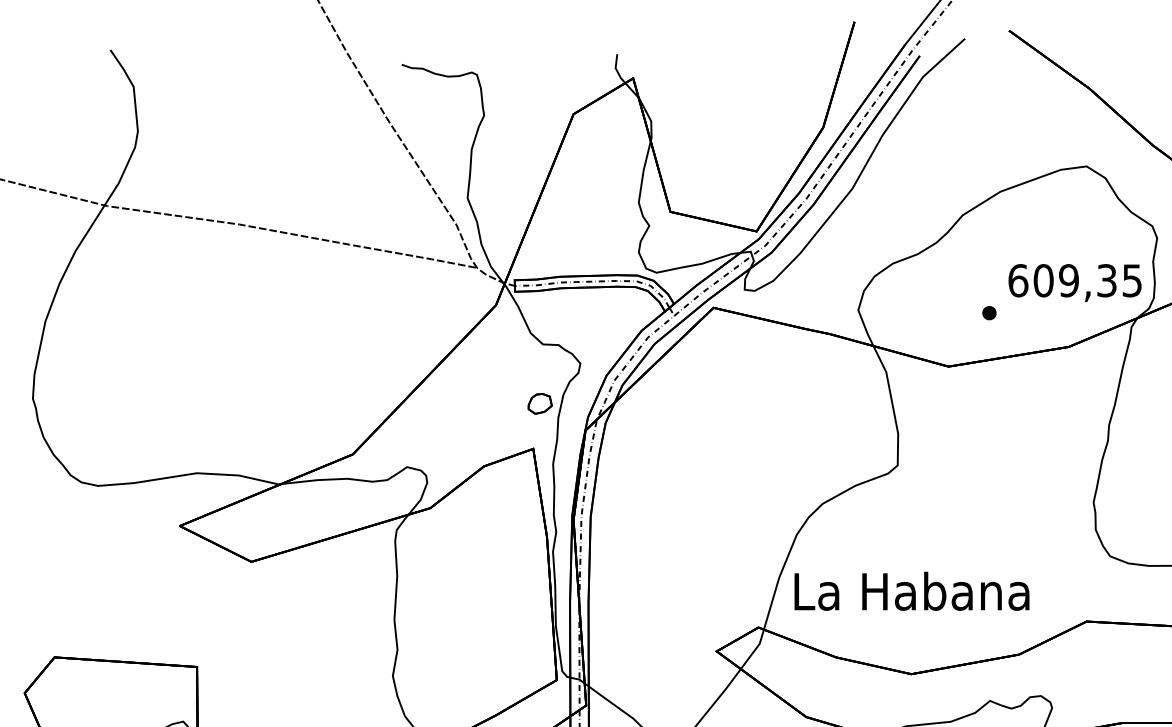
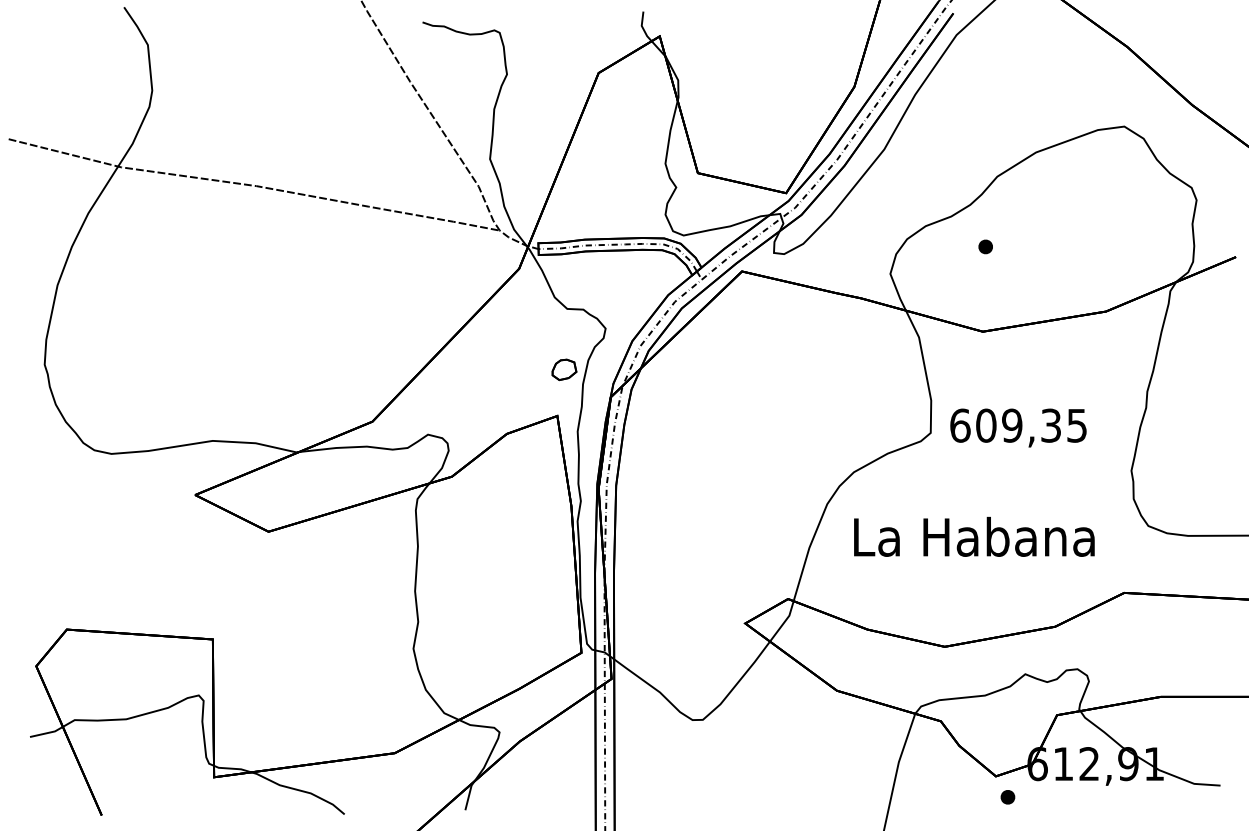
text: (1075, 282) -> (1018, 427), moved
part: (989, 312) -> (985, 246), moved
text: (912, 590) -> (974, 536), moved

